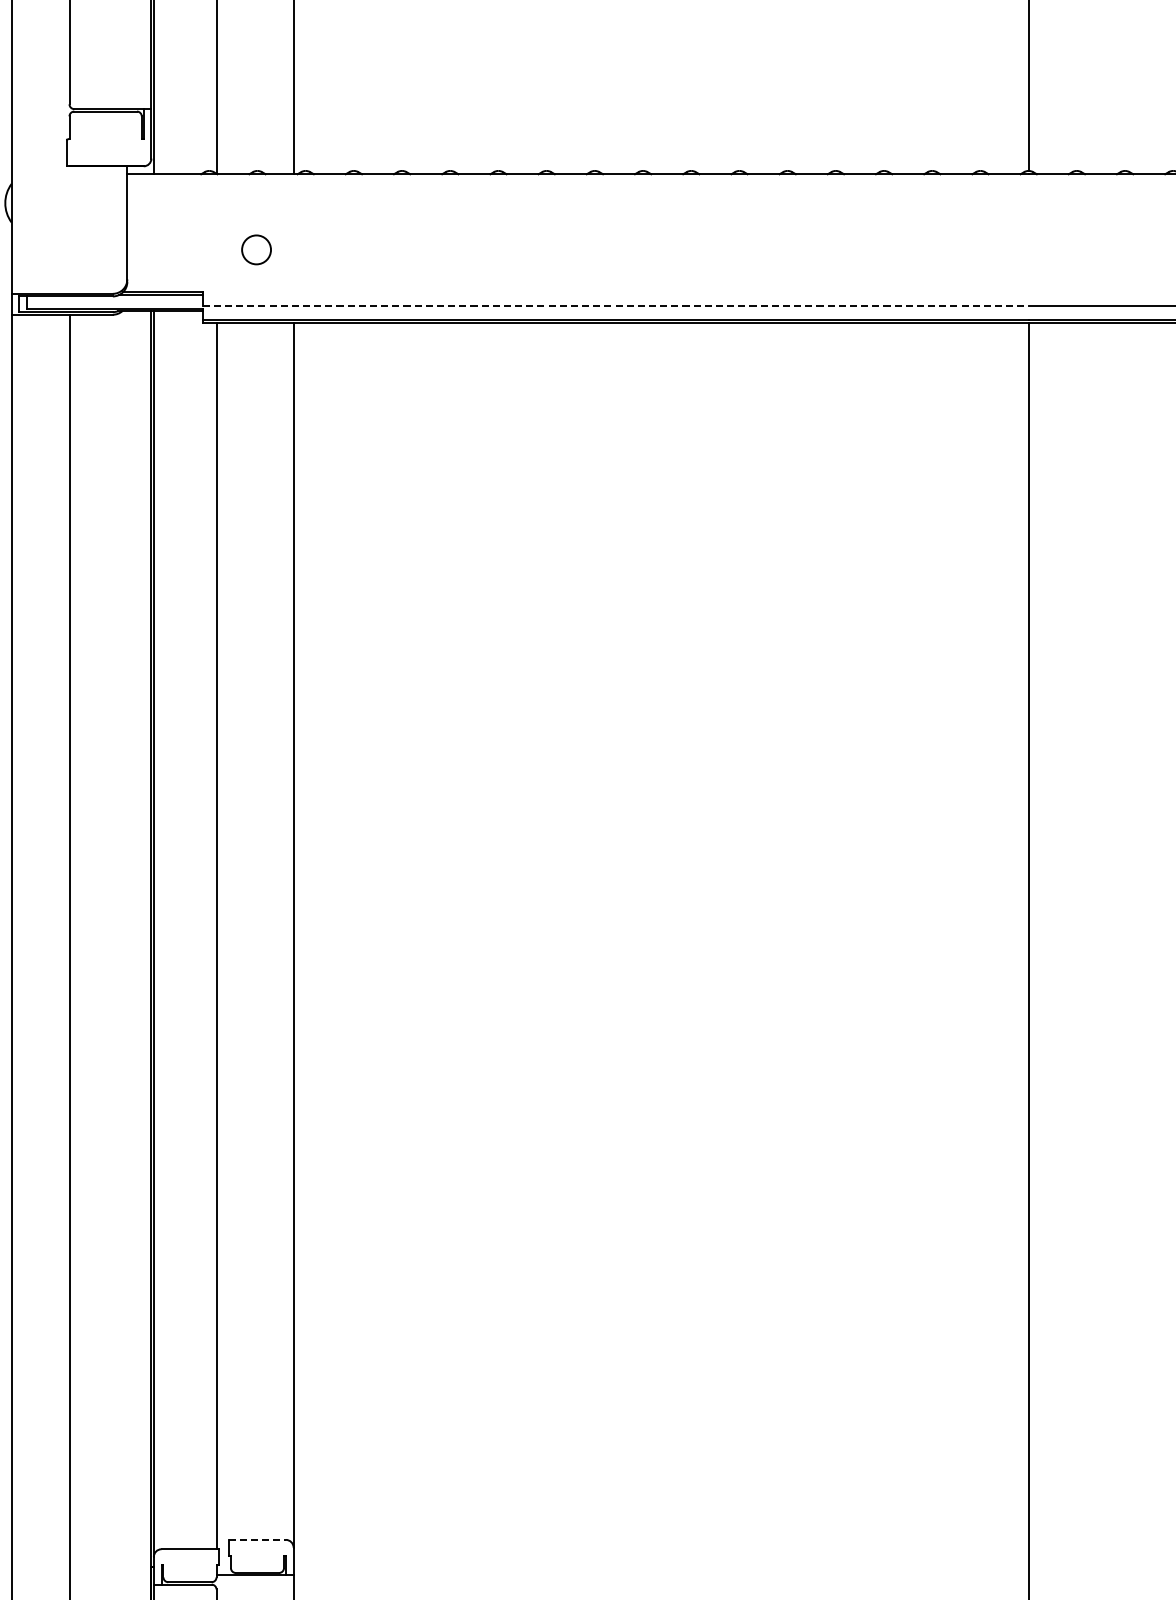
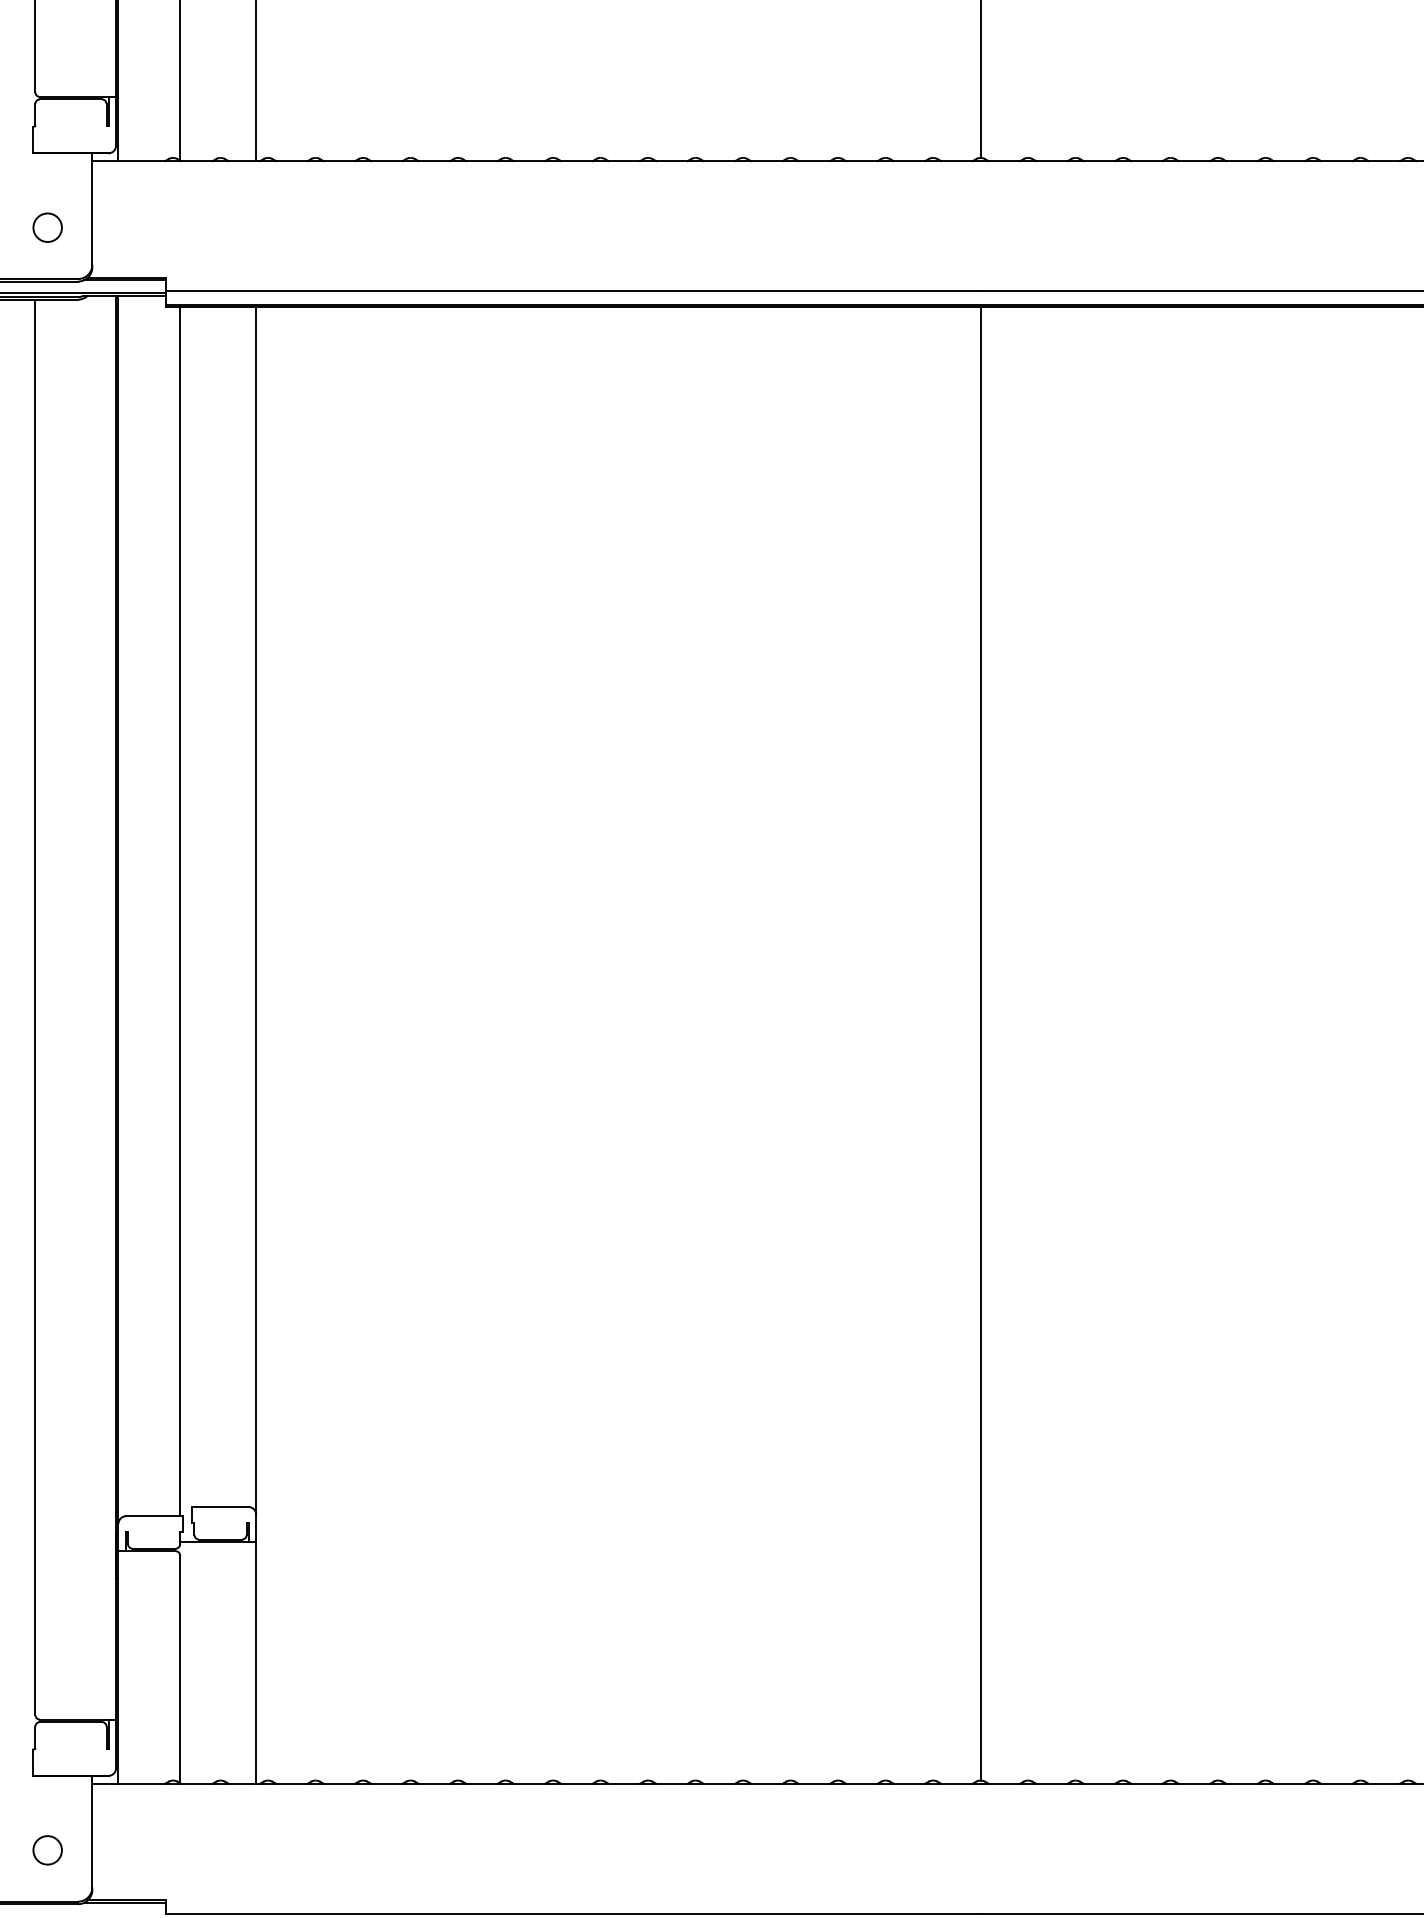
circle: (256, 249) -> (47, 227), moved
line: (616, 306) -> (574, 291), dashed -> solid
line: (257, 1540) -> (220, 1507), dashed -> solid

